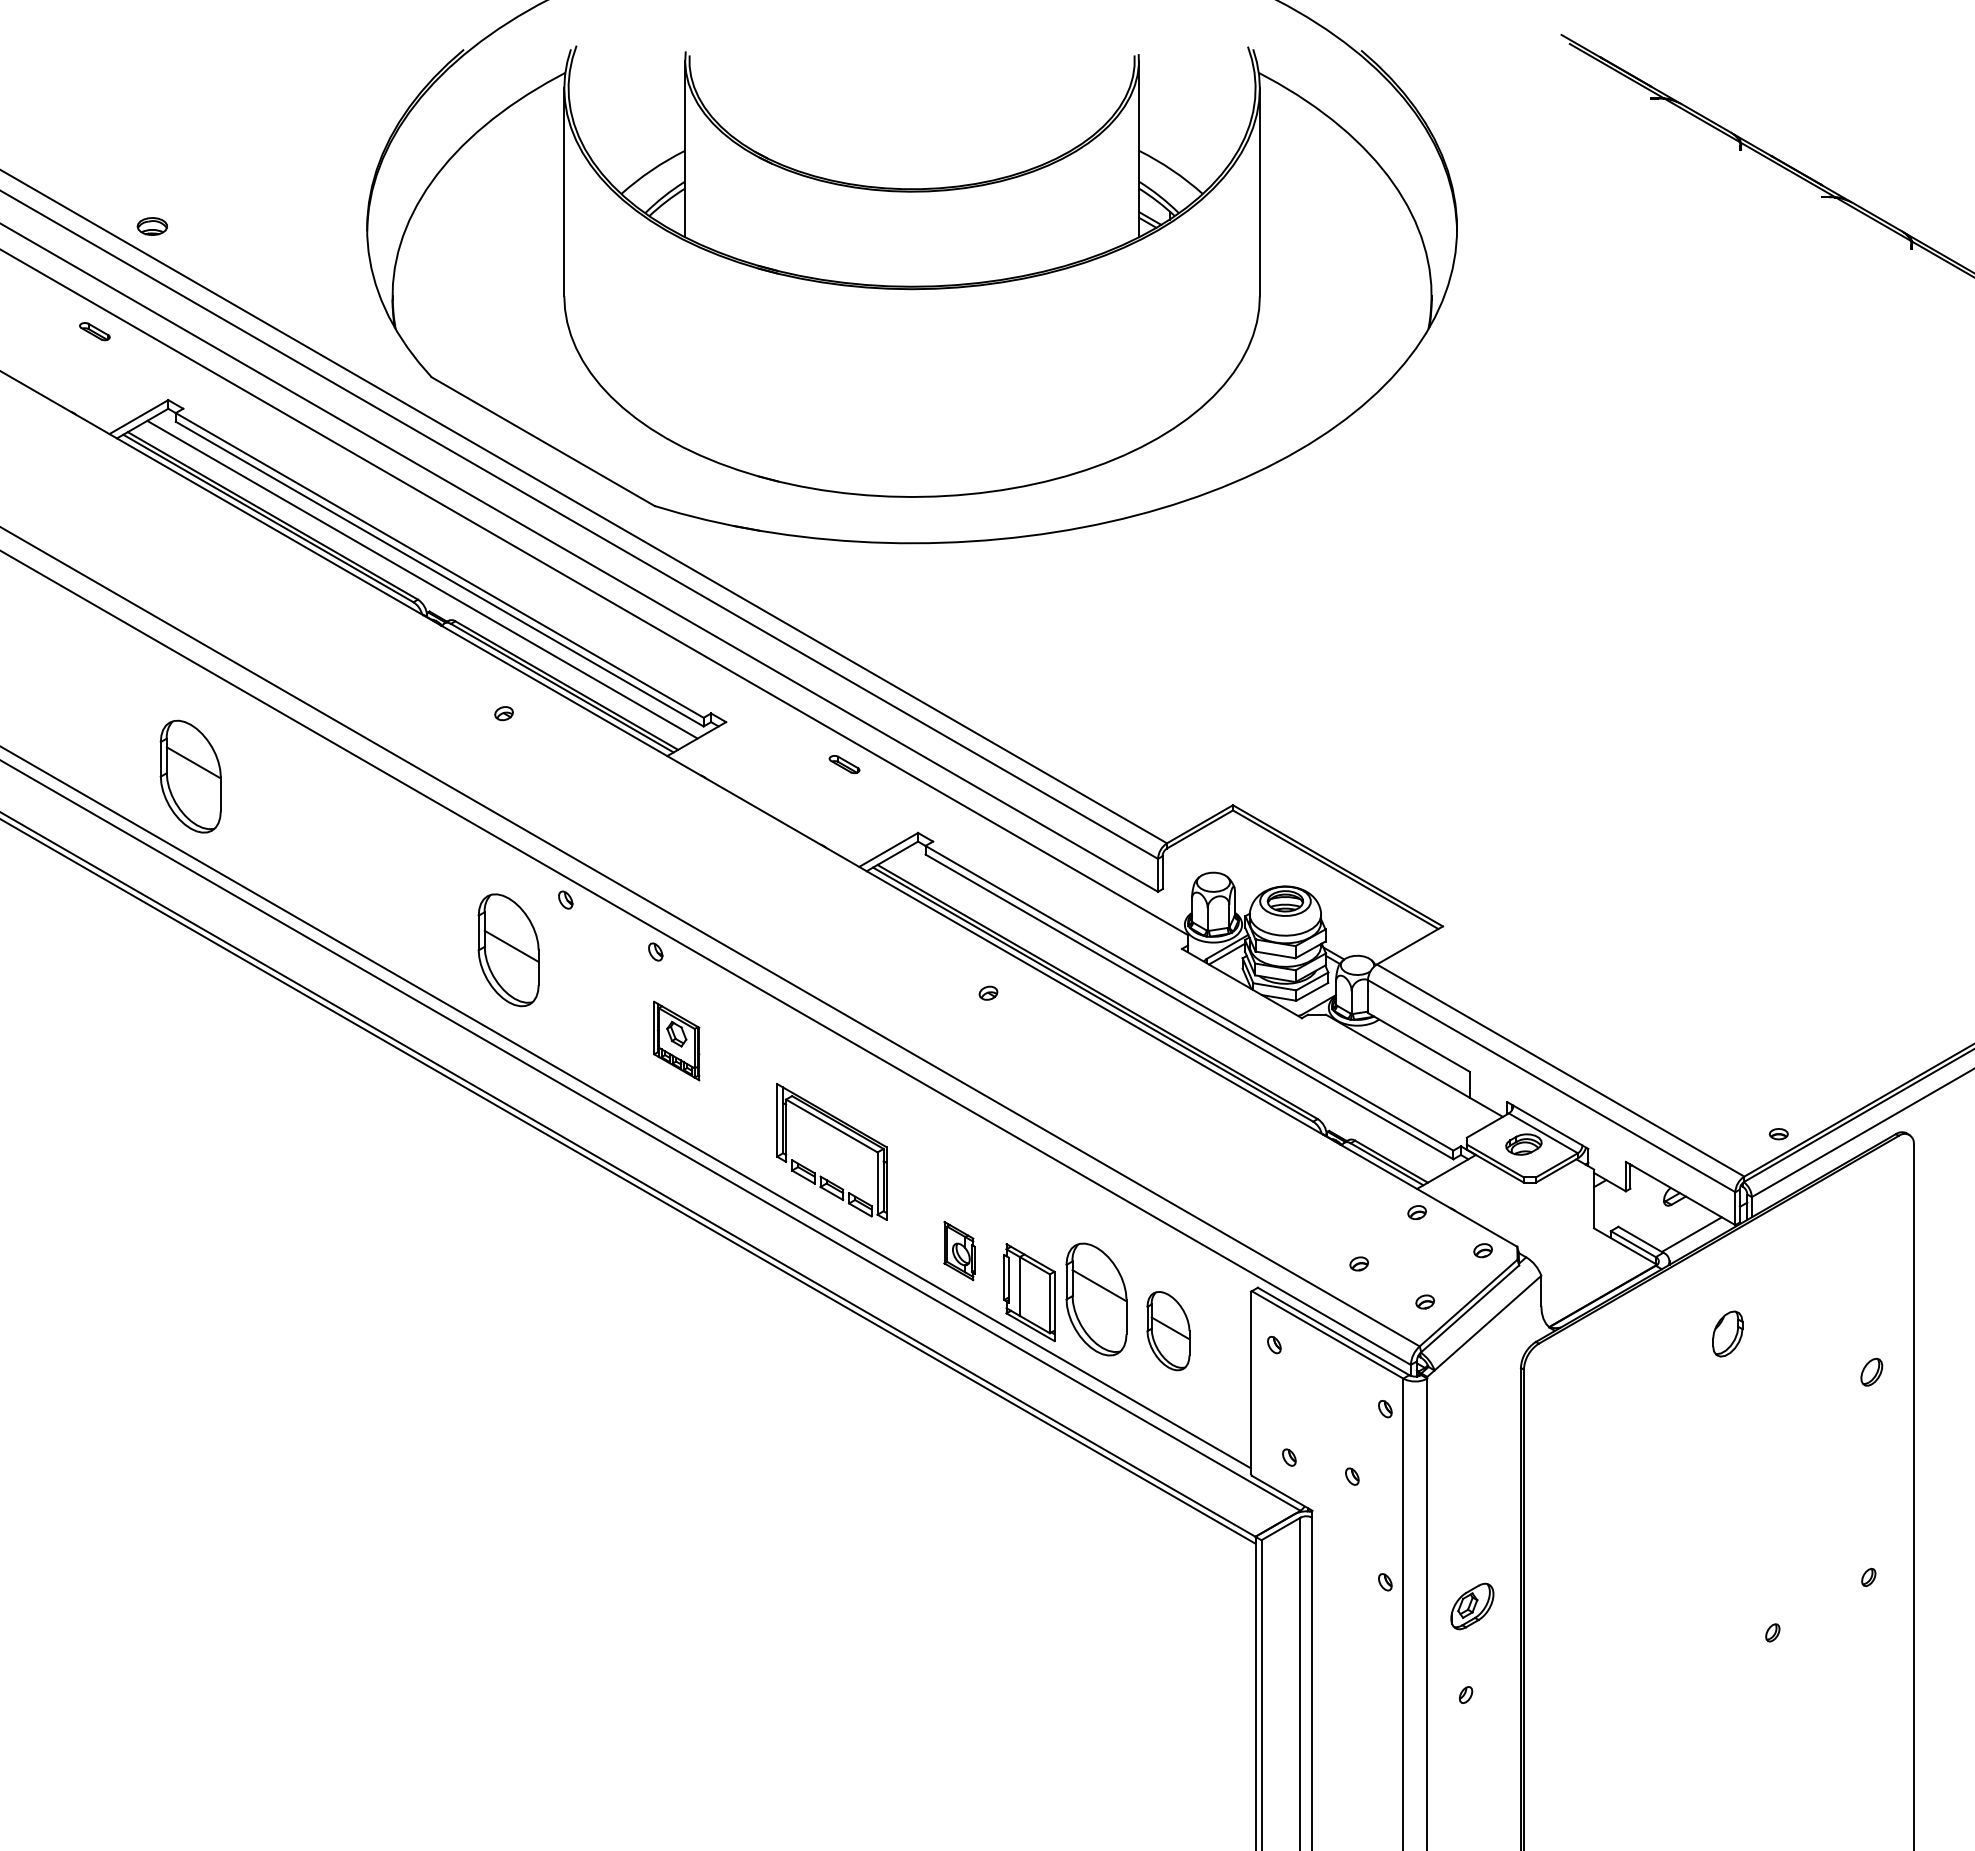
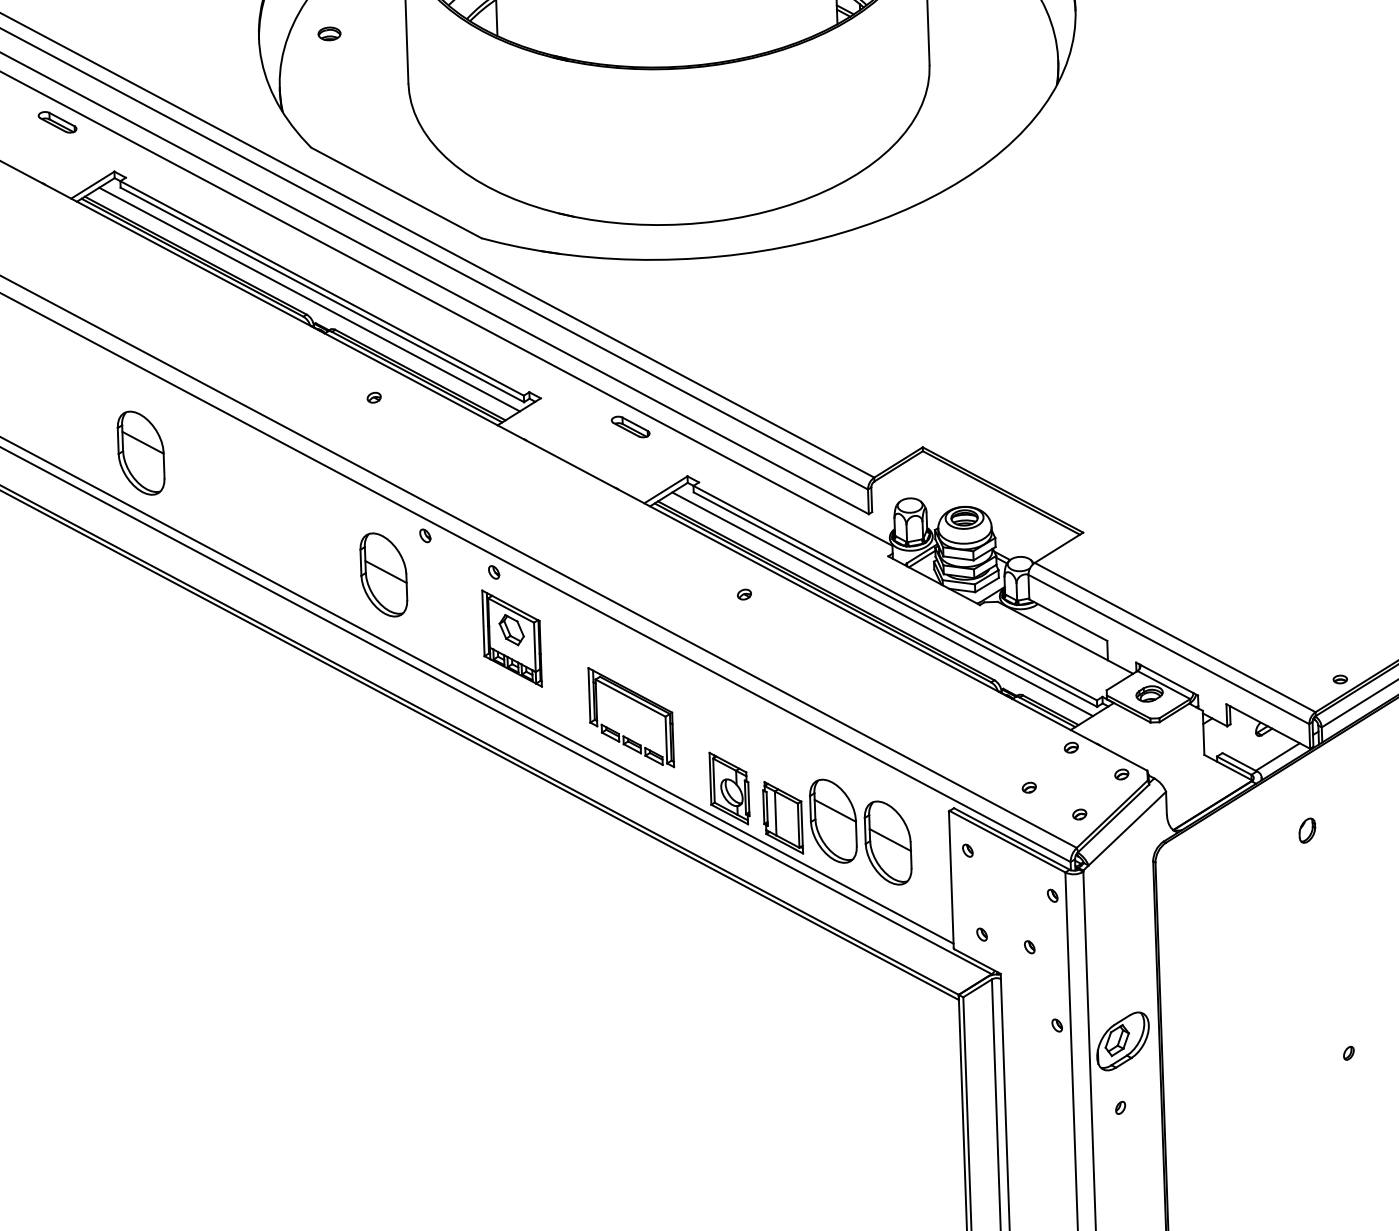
part: (151, 226) -> (328, 33), moved
part: (94, 331) -> (57, 122), size x1.67
part: (844, 764) -> (630, 426), size x1.67
line: (1172, 1012) -> (882, 604), added
part: (676, 1040) -> (511, 638), size x1.67
part: (959, 1250) -> (729, 788), size x1.67
part: (1168, 1330) -> (888, 842), size x1.43
part: (1727, 1334) -> (1307, 830), size x0.71
part: (1472, 1606) -> (1123, 1041), size x1.67

